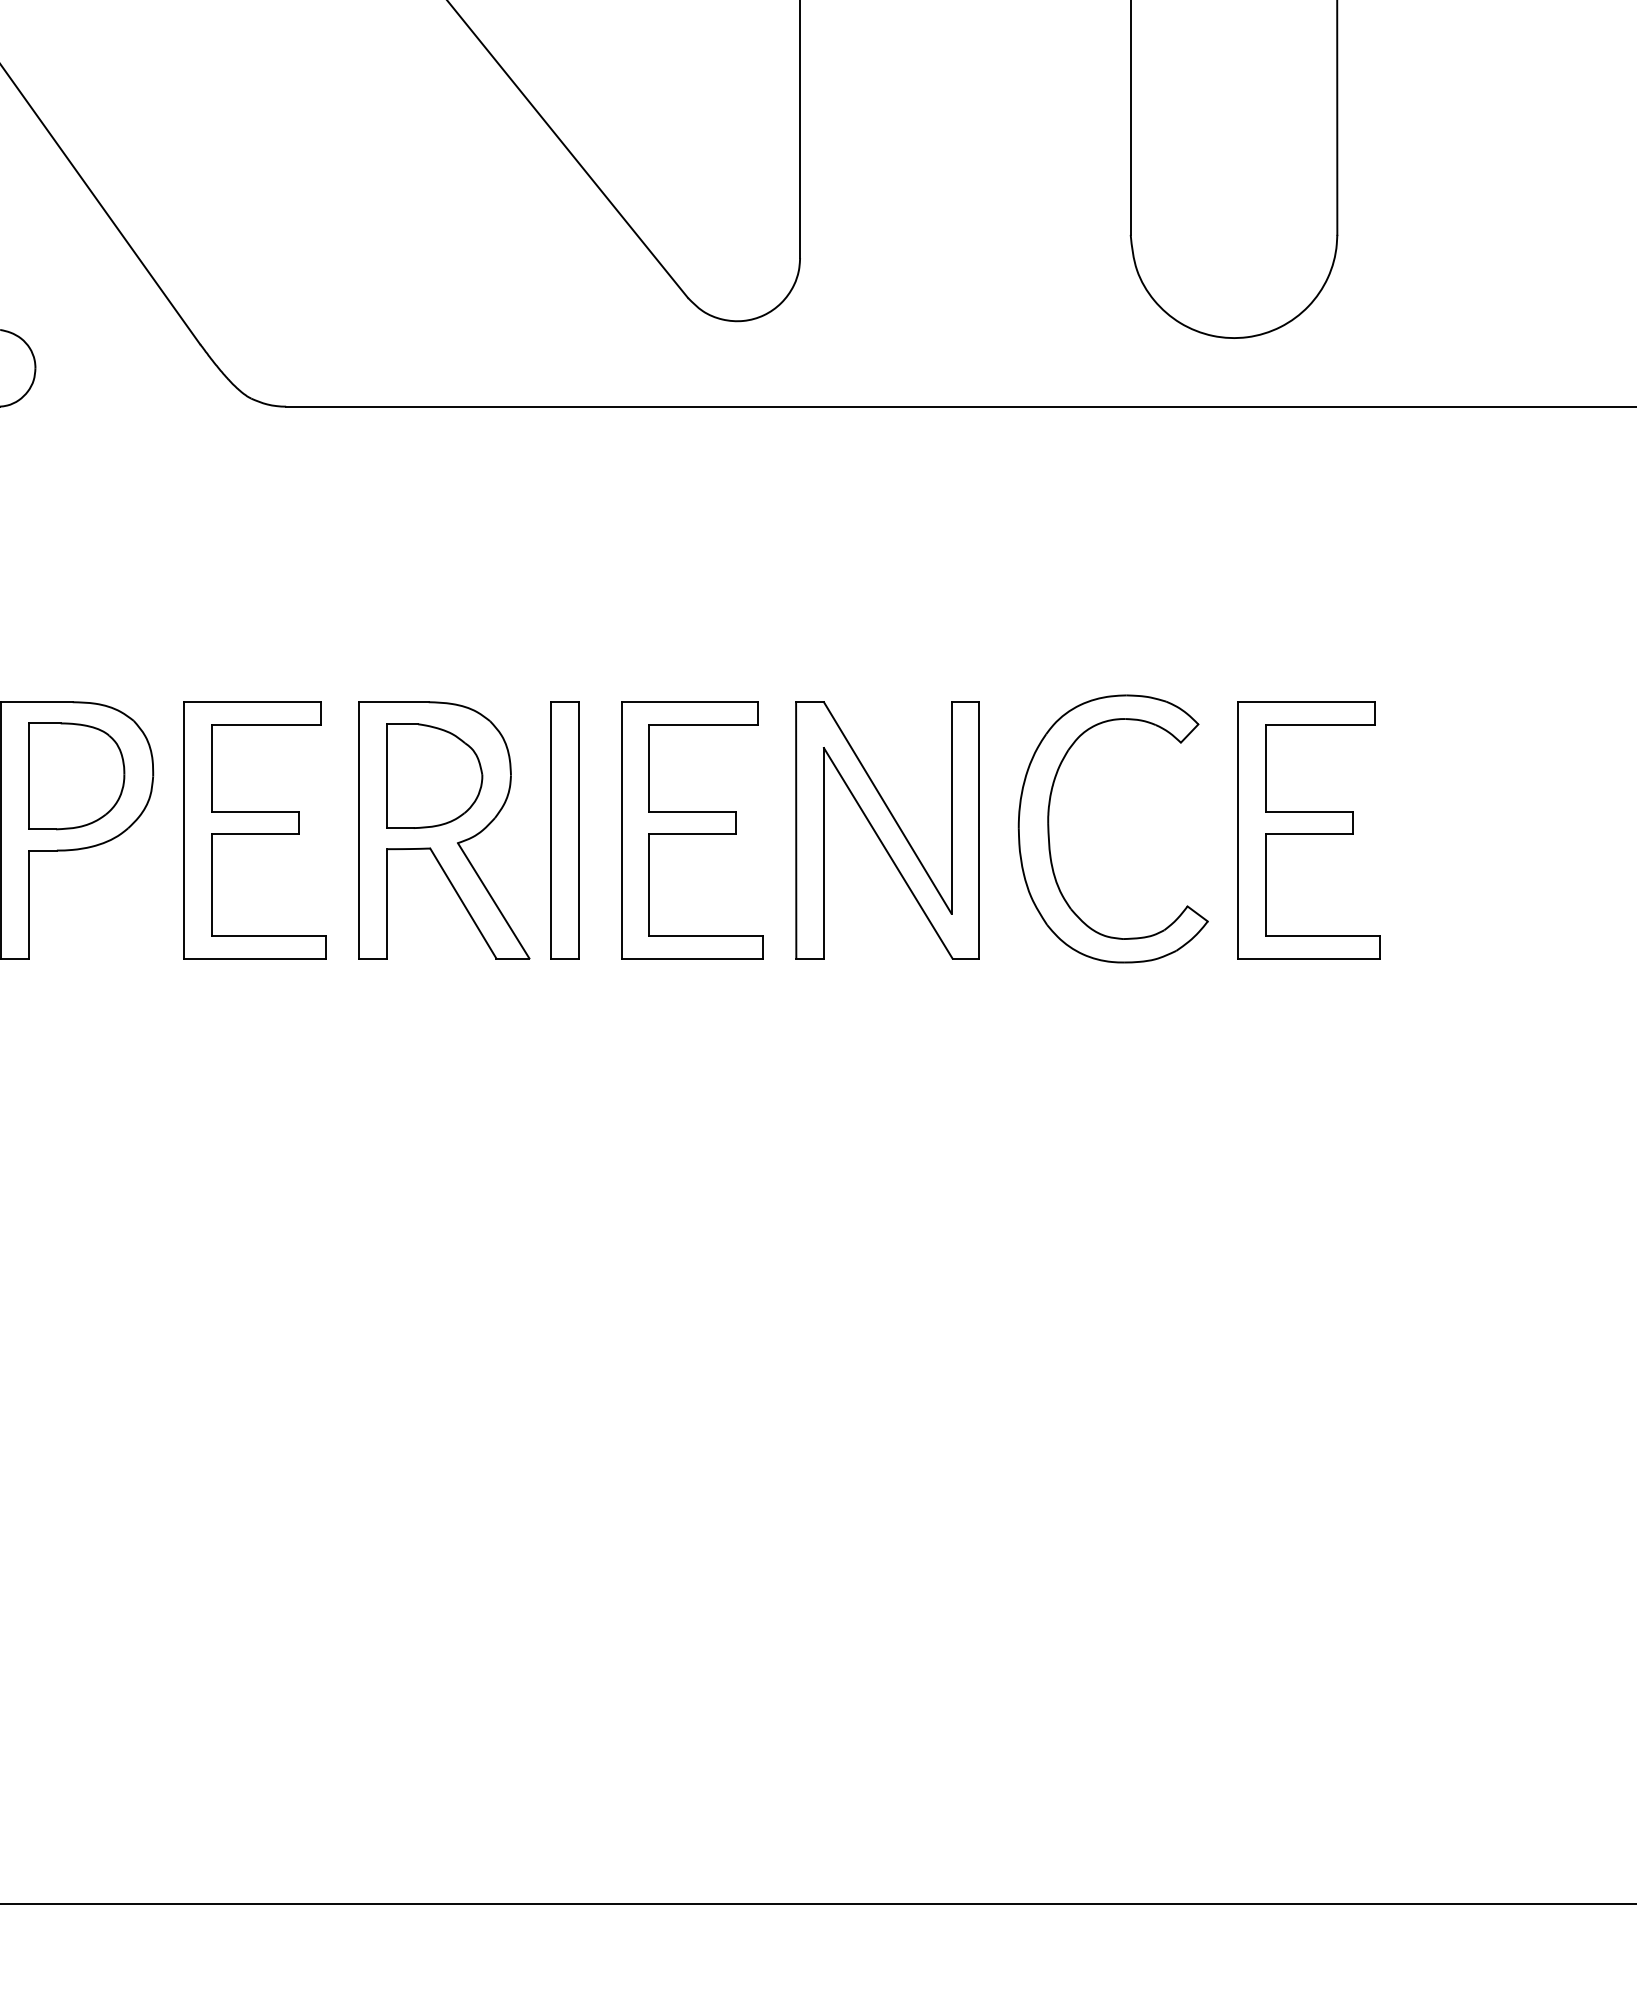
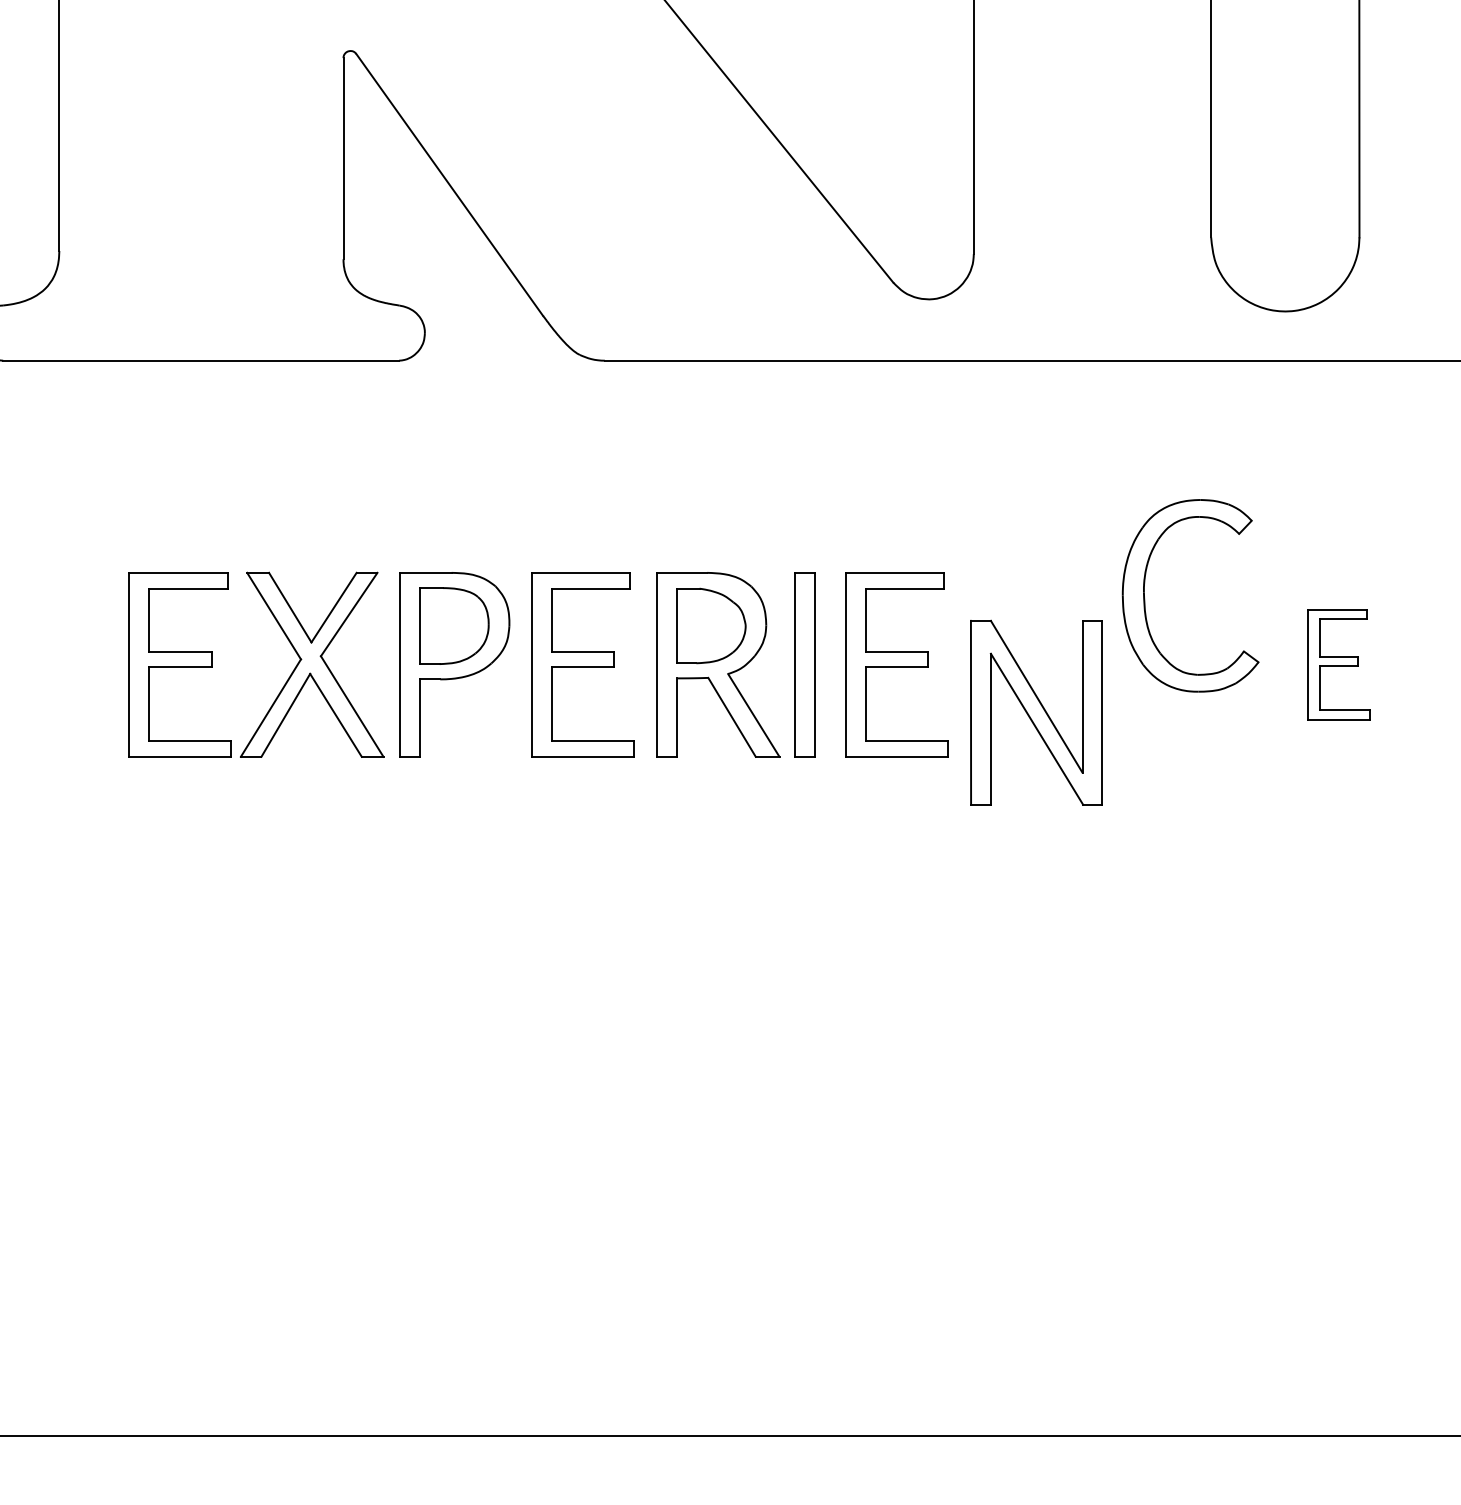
part: (887, 829) -> (1036, 712), moved
part: (1308, 829) -> (1338, 664), size x0.6
part: (1050, 834) -> (1145, 599), moved

